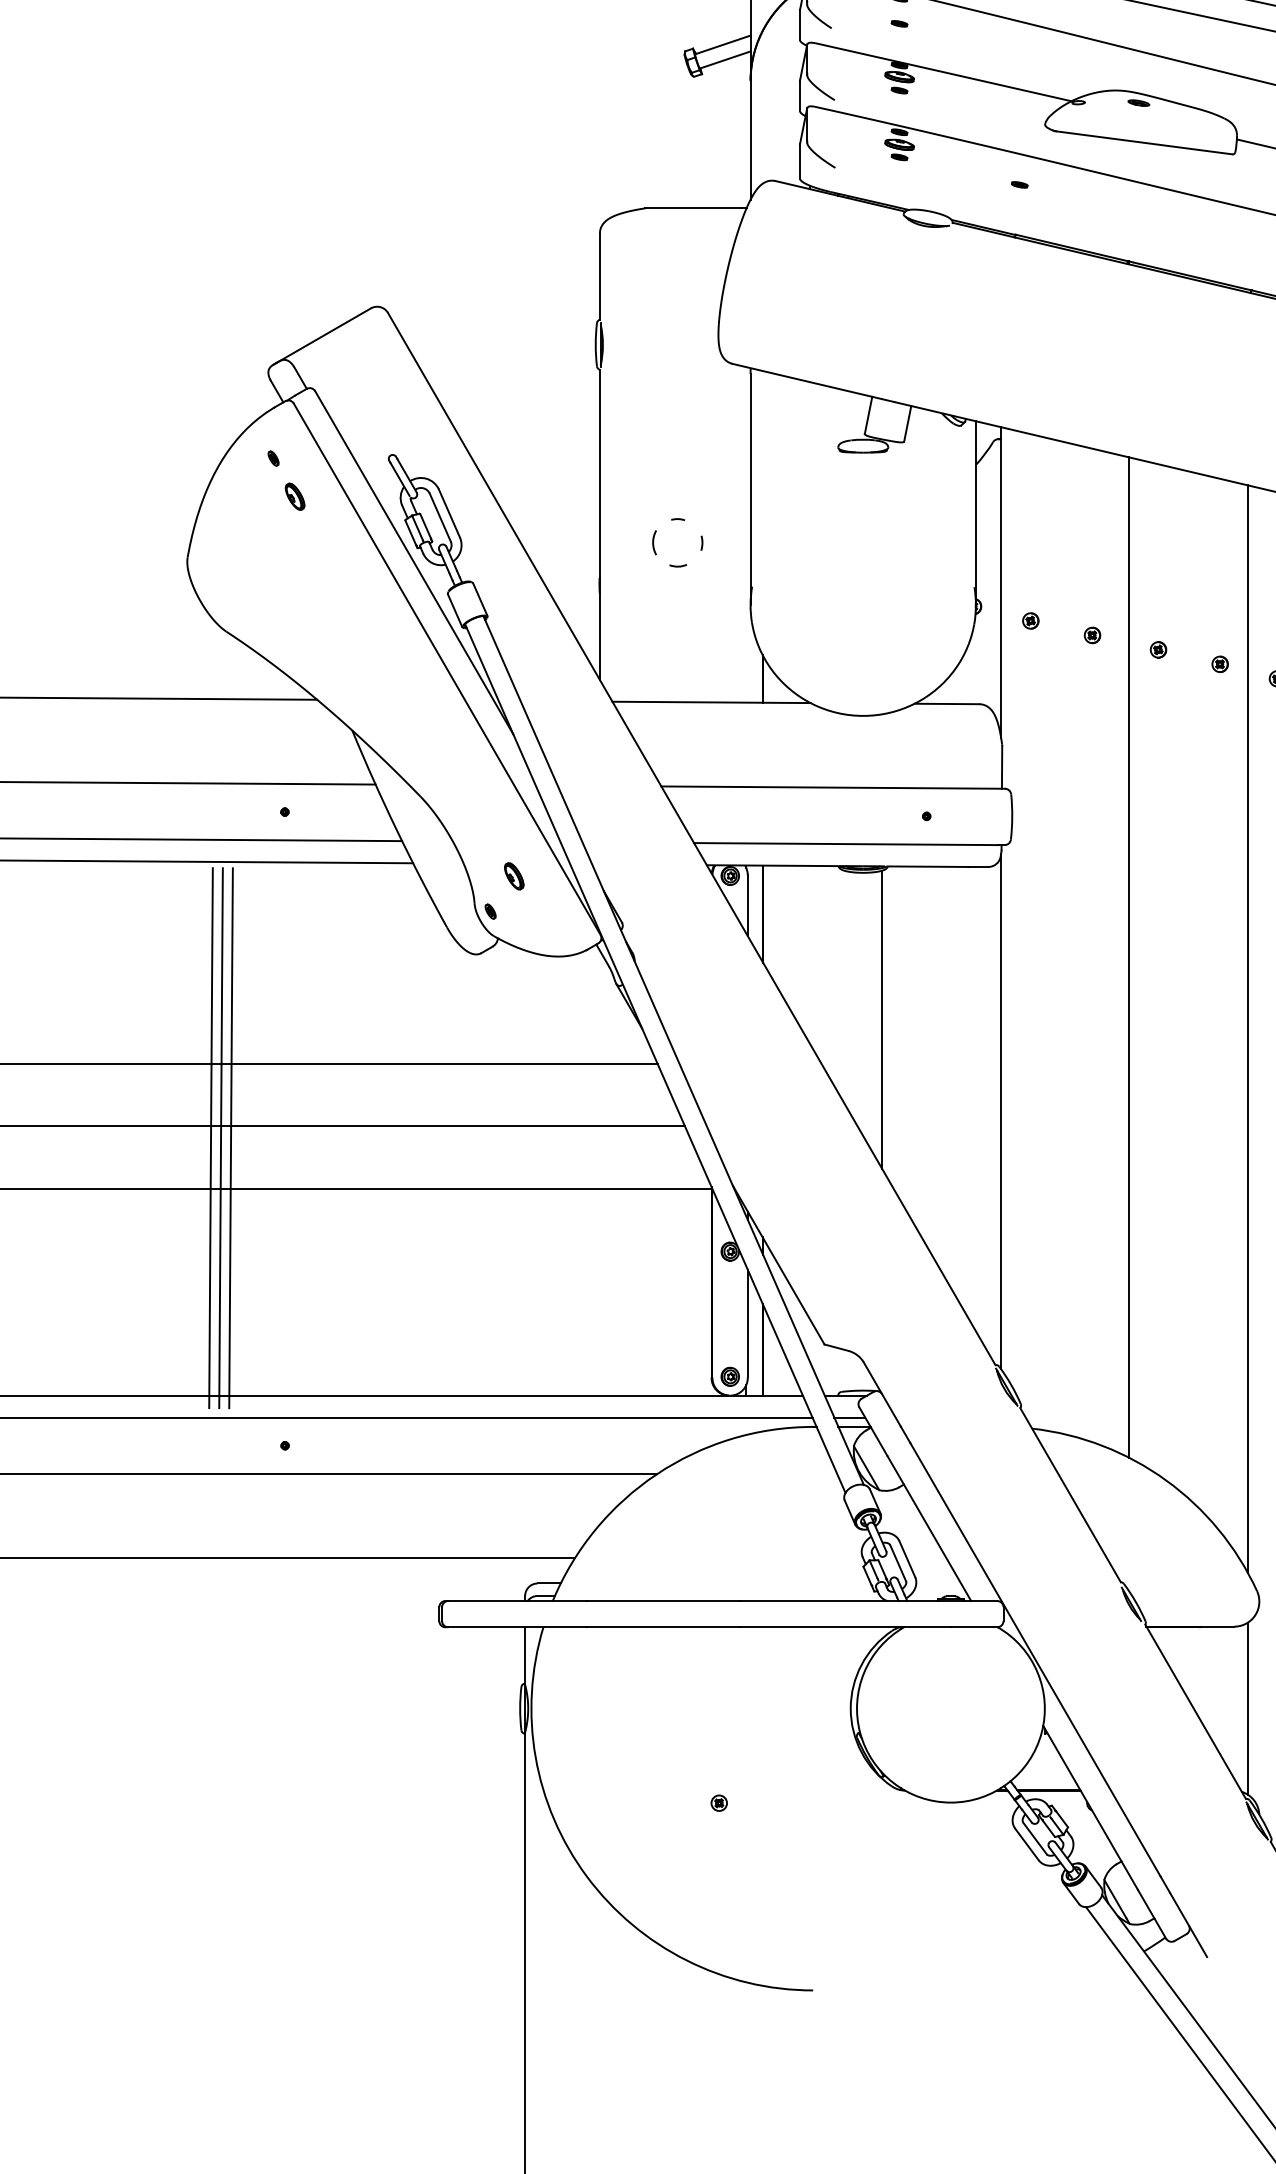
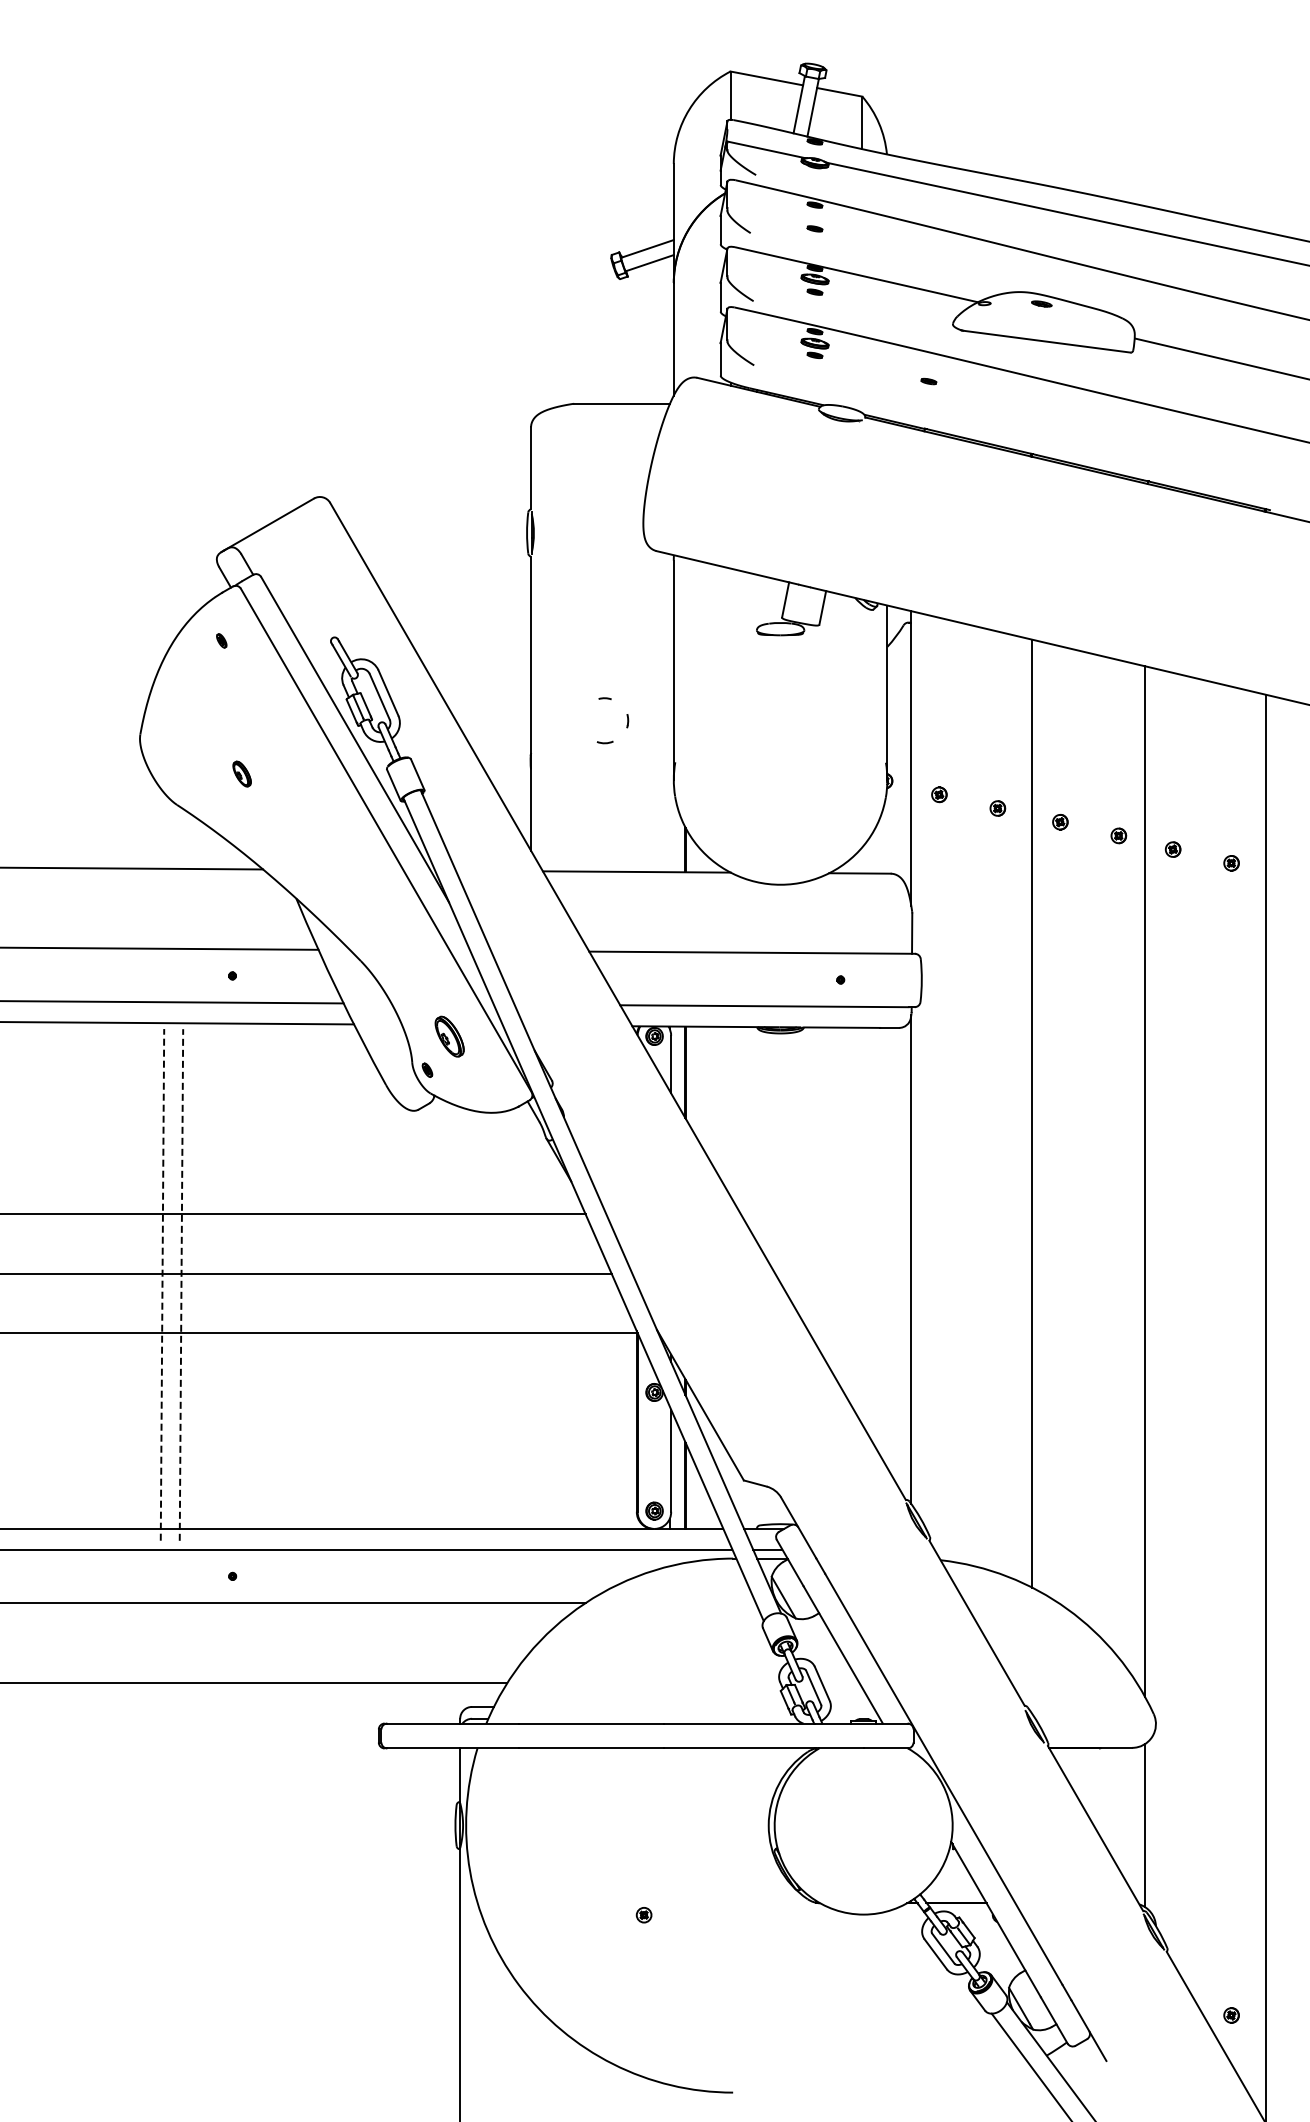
part: (294, 496) -> (241, 773), moved
arc: (654, 542) -> (582, 720), removed
part: (513, 876) -> (449, 1036), size x1.6
line: (882, 1019) -> (798, 1172), removed
line: (211, 1137) -> (162, 1284), solid -> dashed
line: (220, 1137) -> (171, 1284), removed
line: (231, 1138) -> (181, 1285), solid -> dashed

